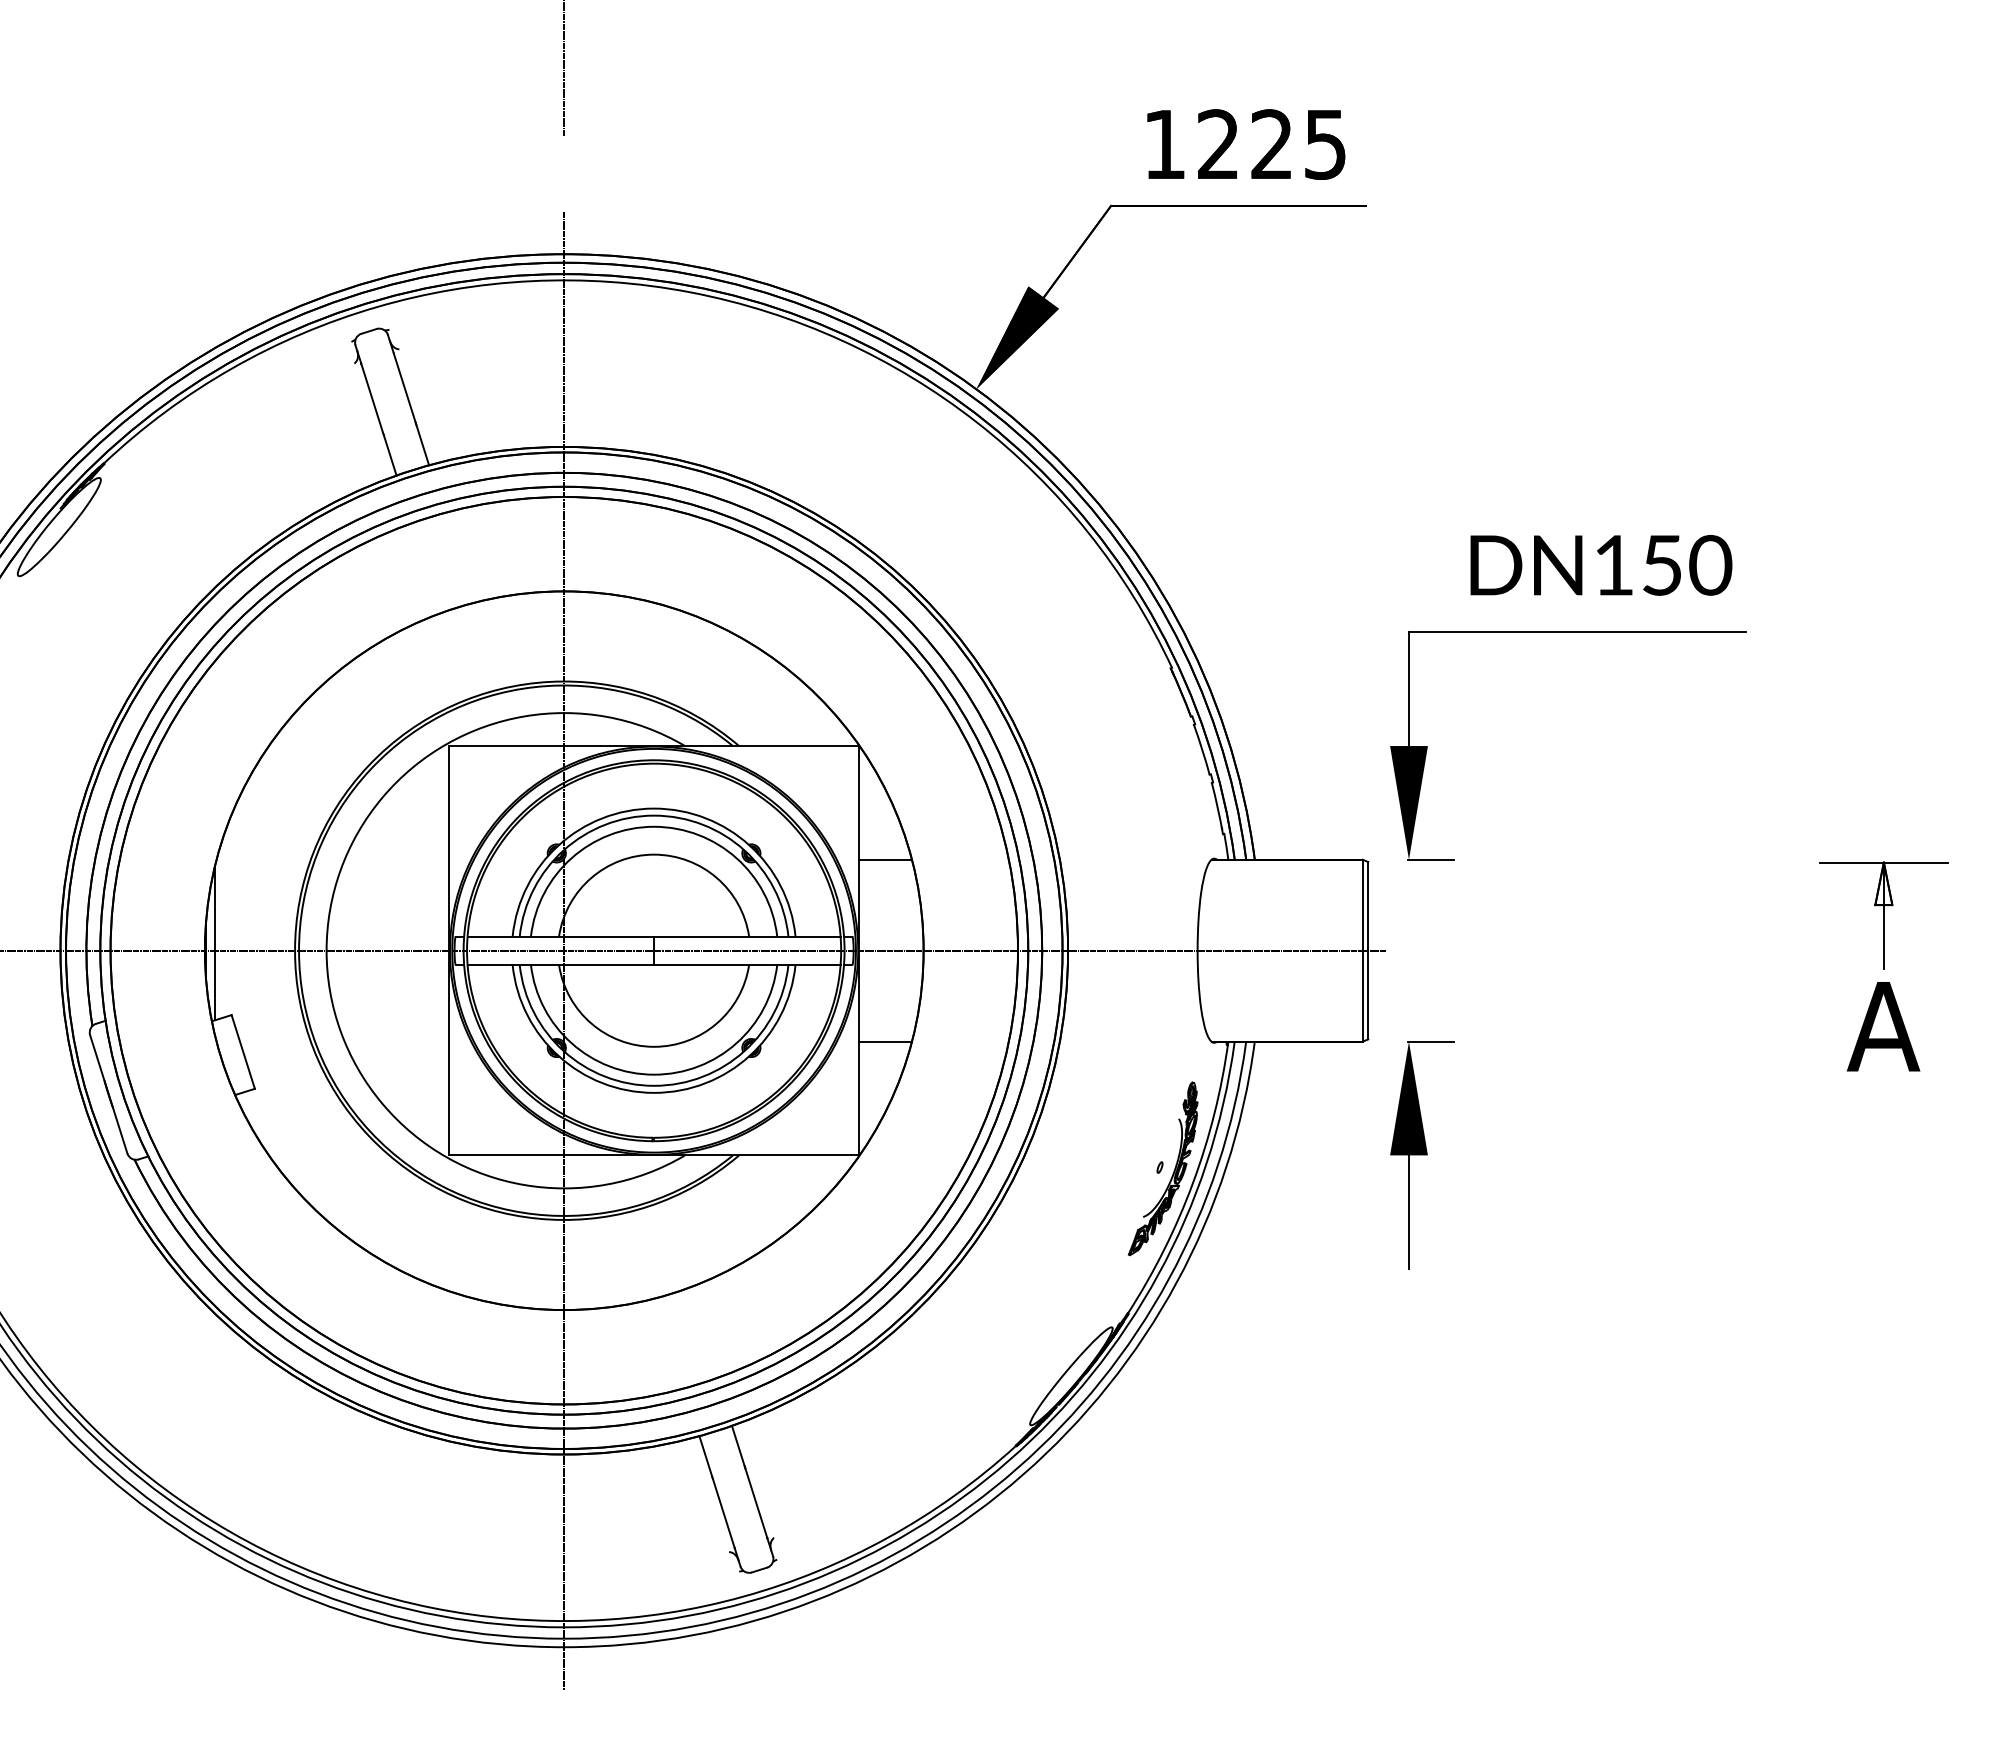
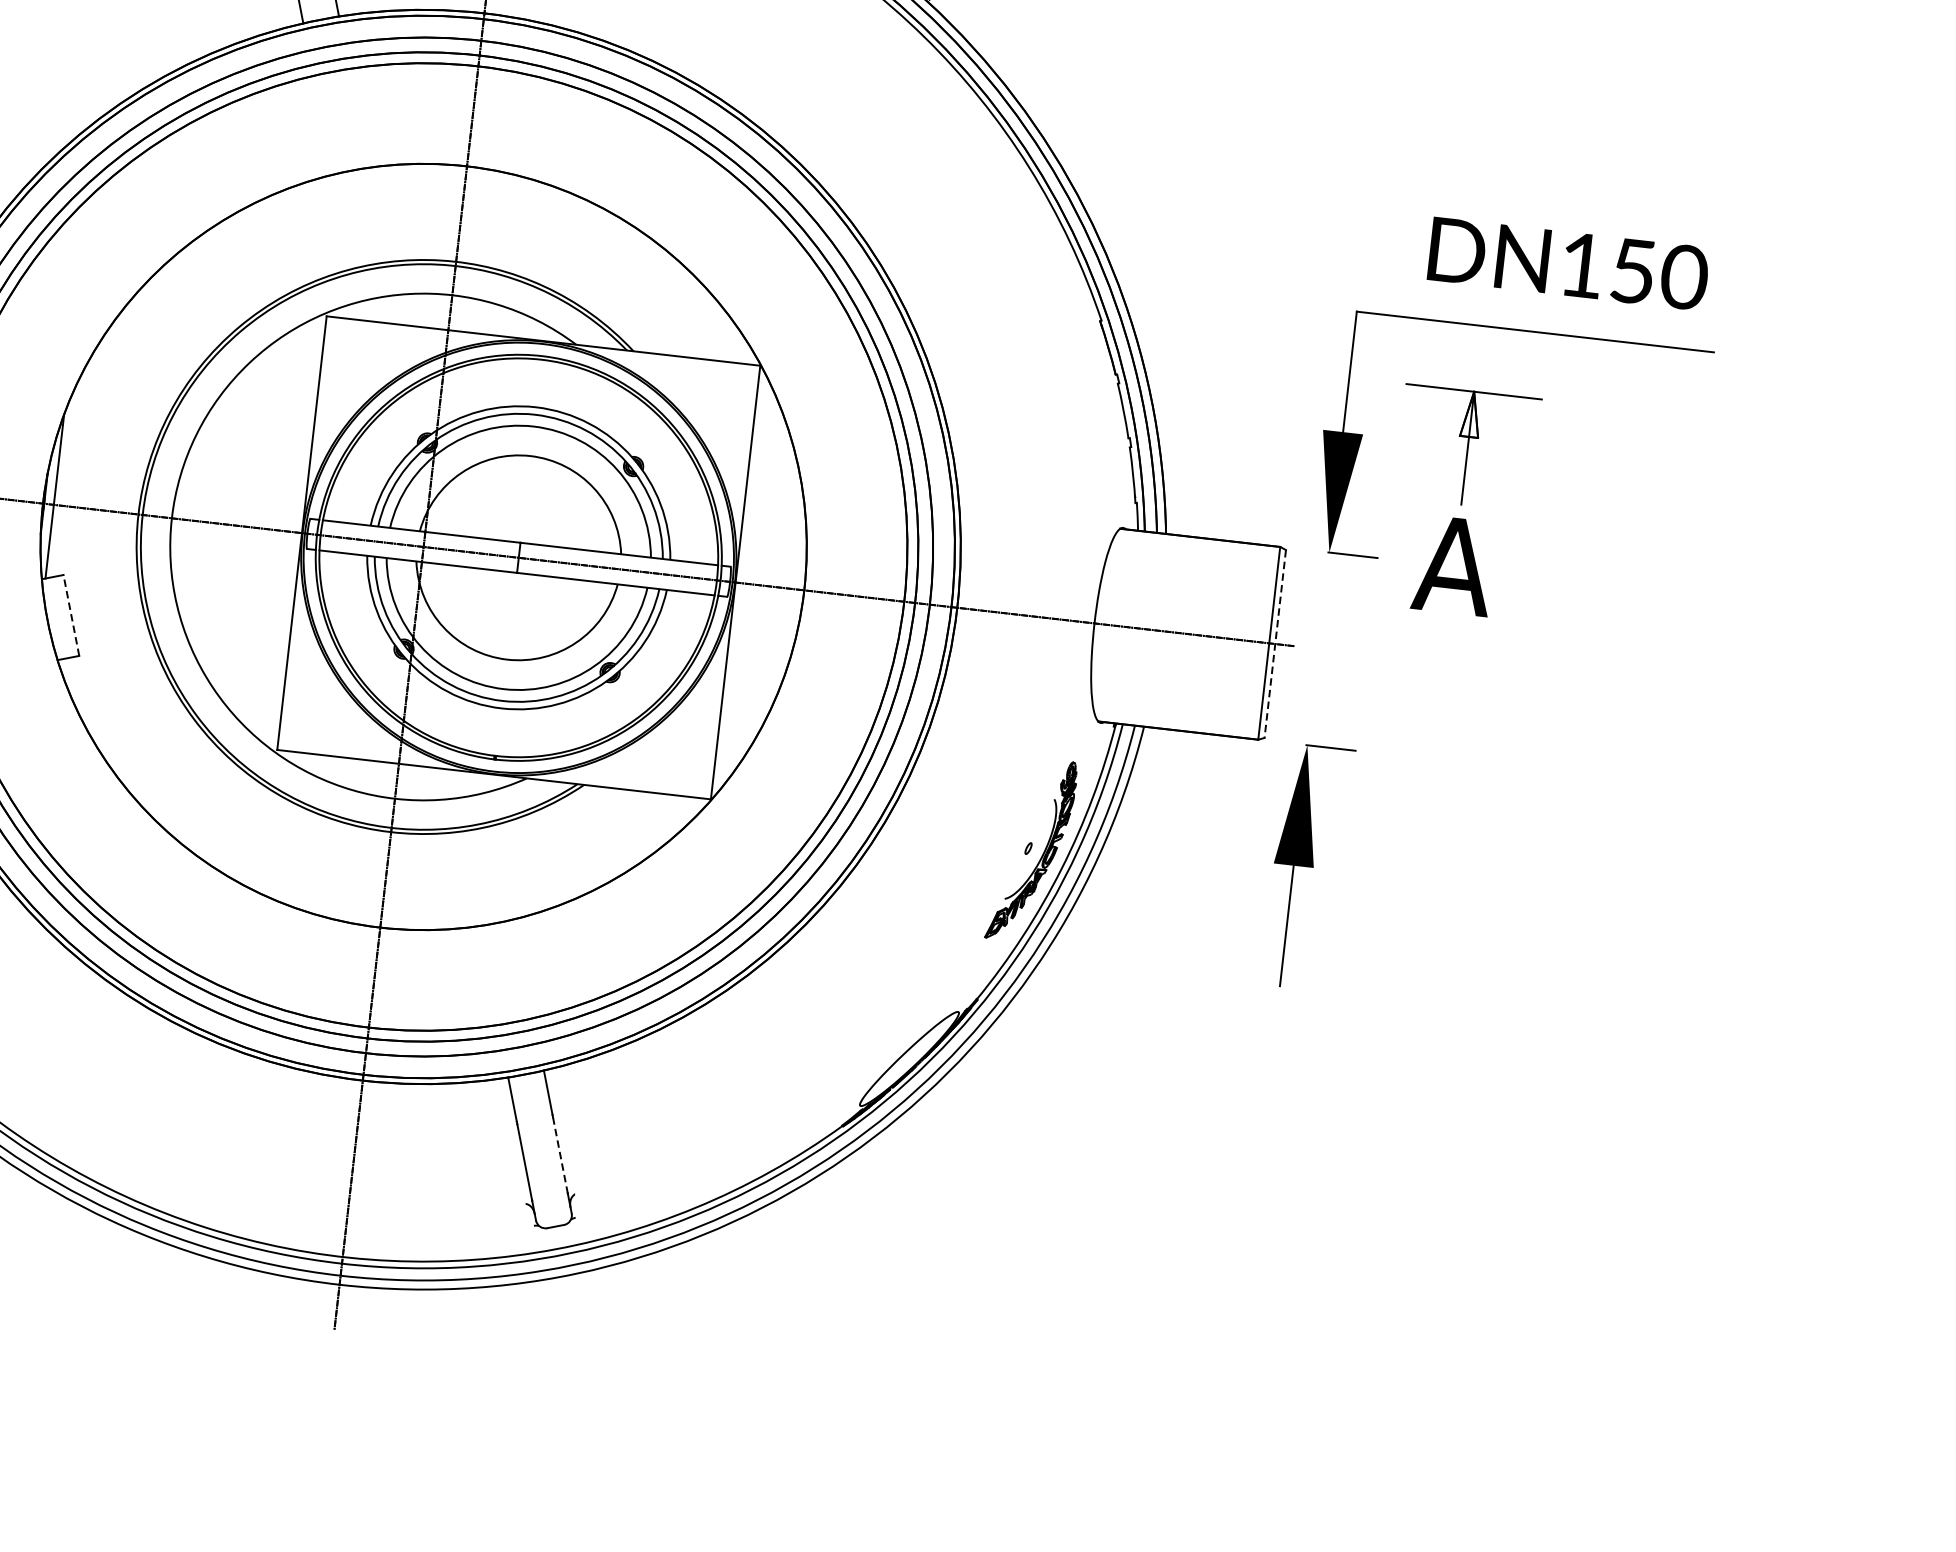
line: (884, 859) -> (773, 489), removed
line: (1368, 950) -> (1275, 643), solid -> dashed
part: (1883, 966) -> (1461, 501), moved
line: (884, 1041) -> (751, 681), removed
line: (243, 1051) -> (71, 615), solid -> dashed
line: (756, 1503) -> (560, 1155), solid -> dashed

